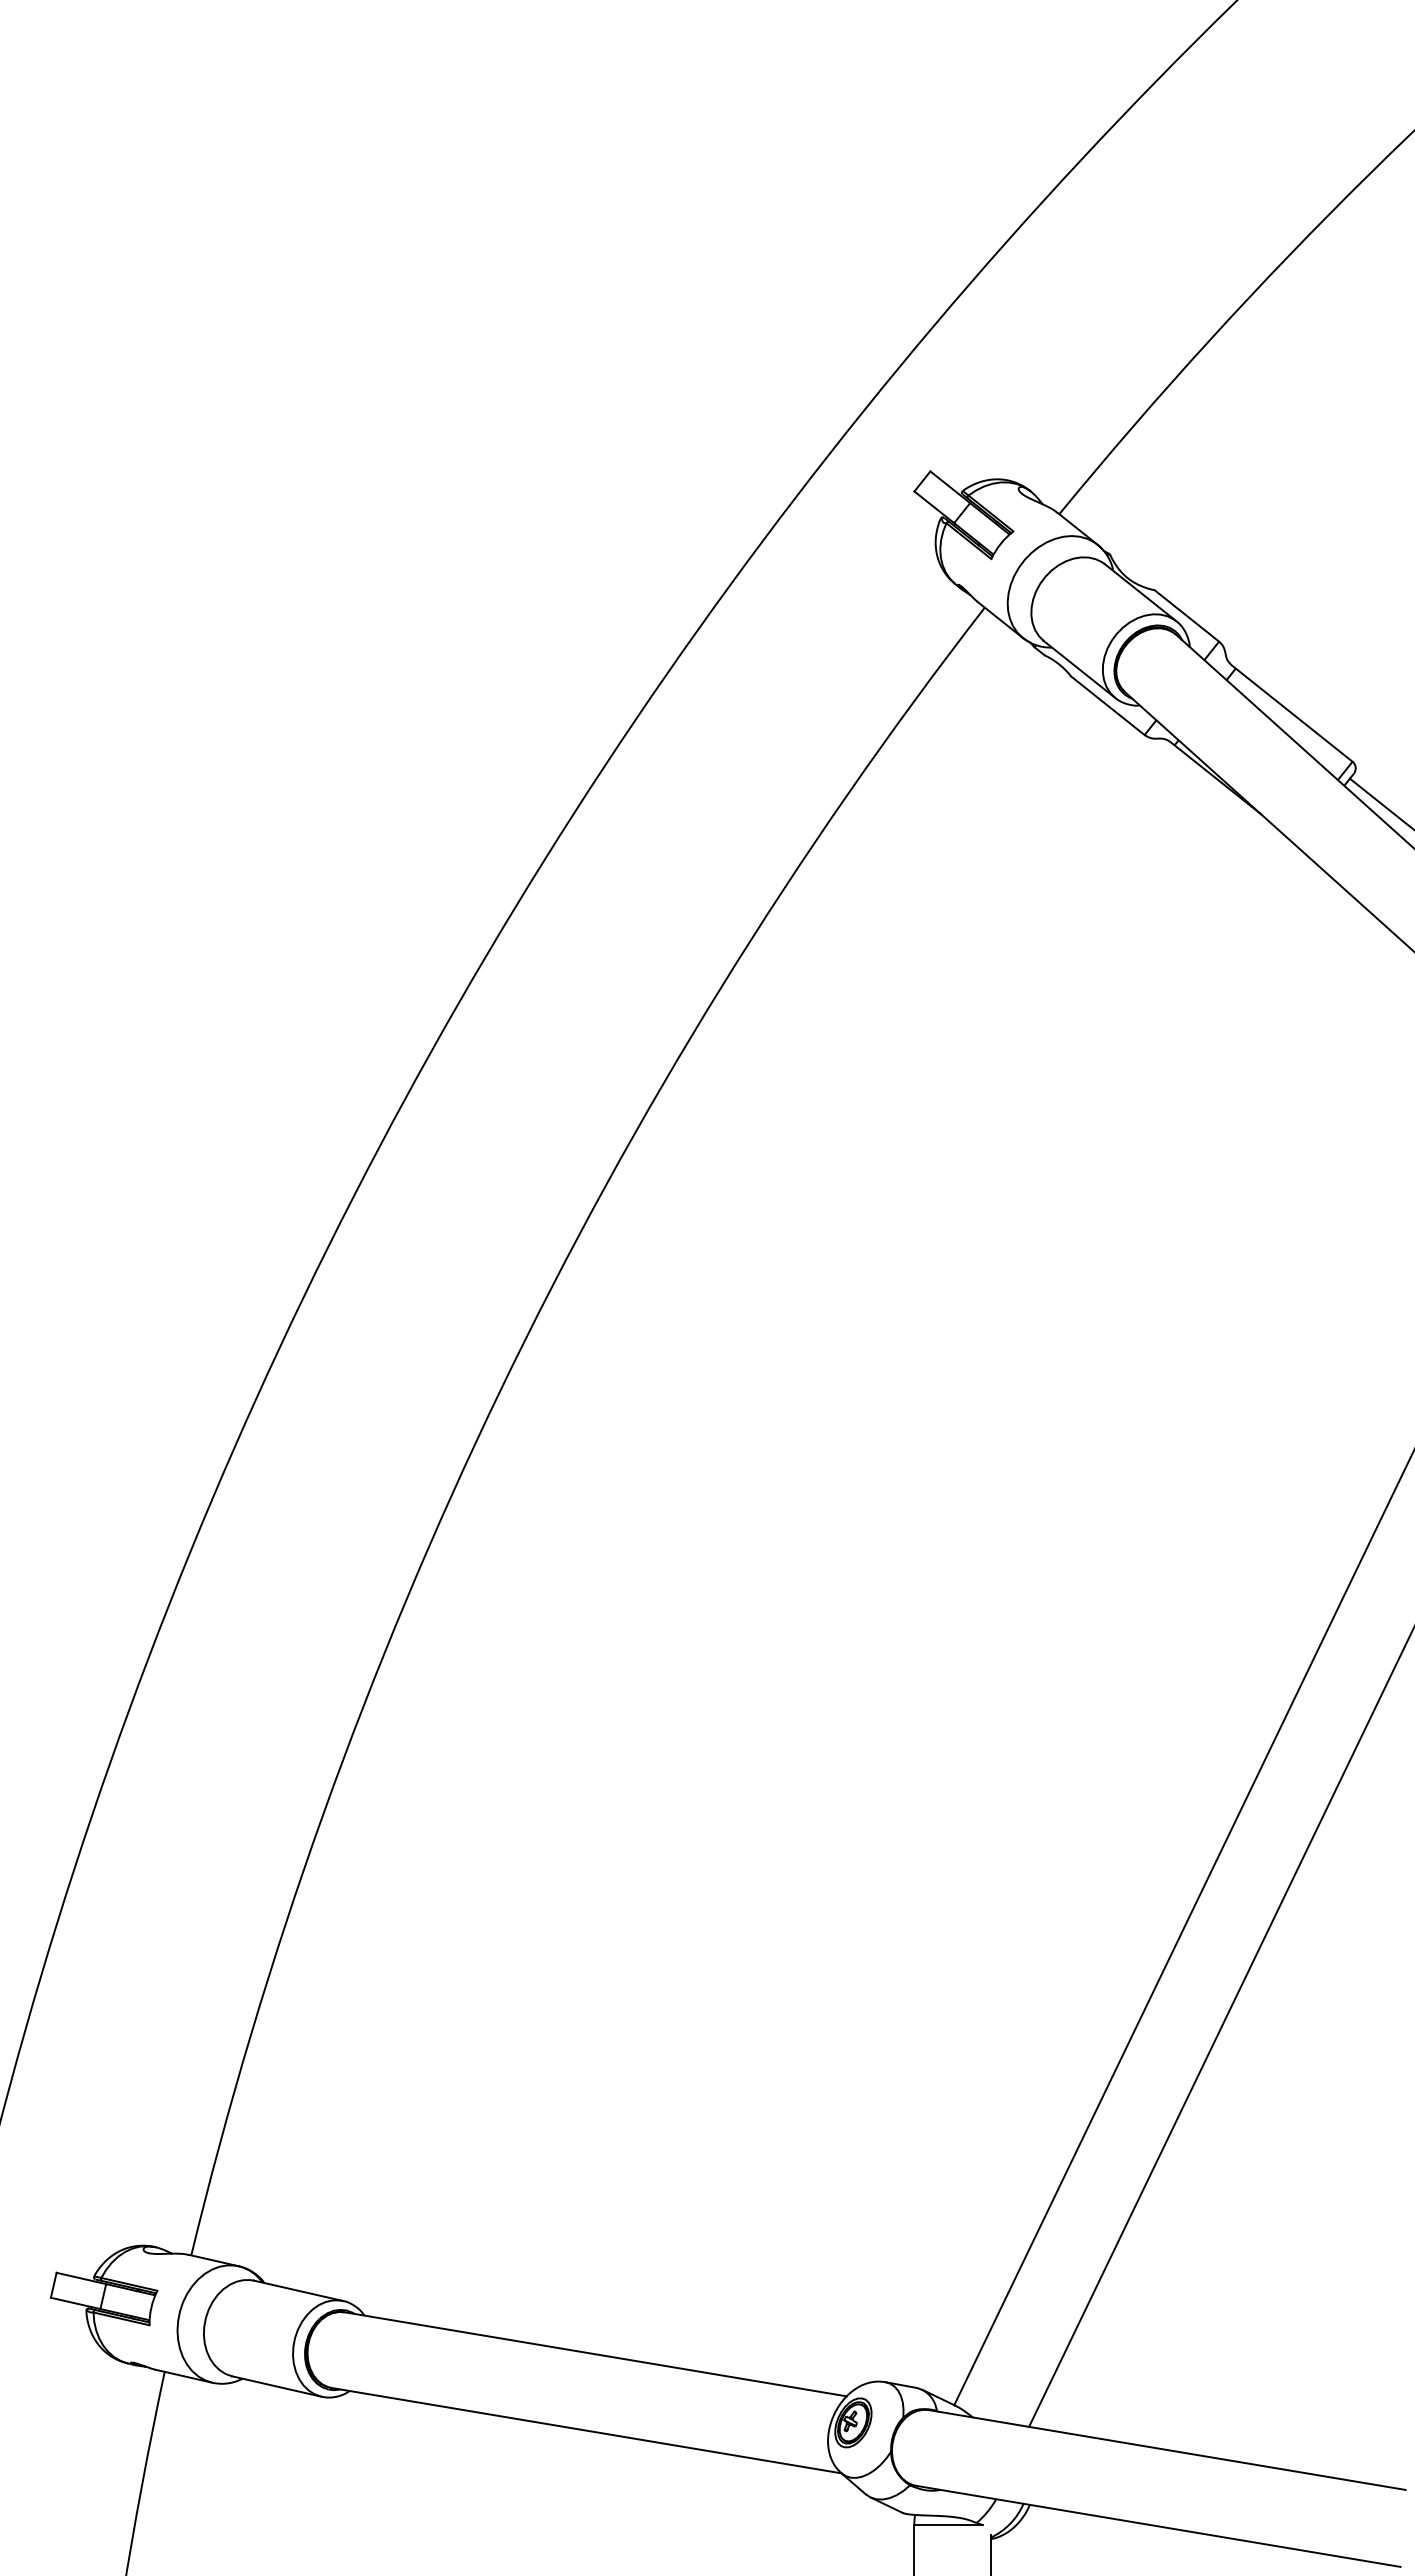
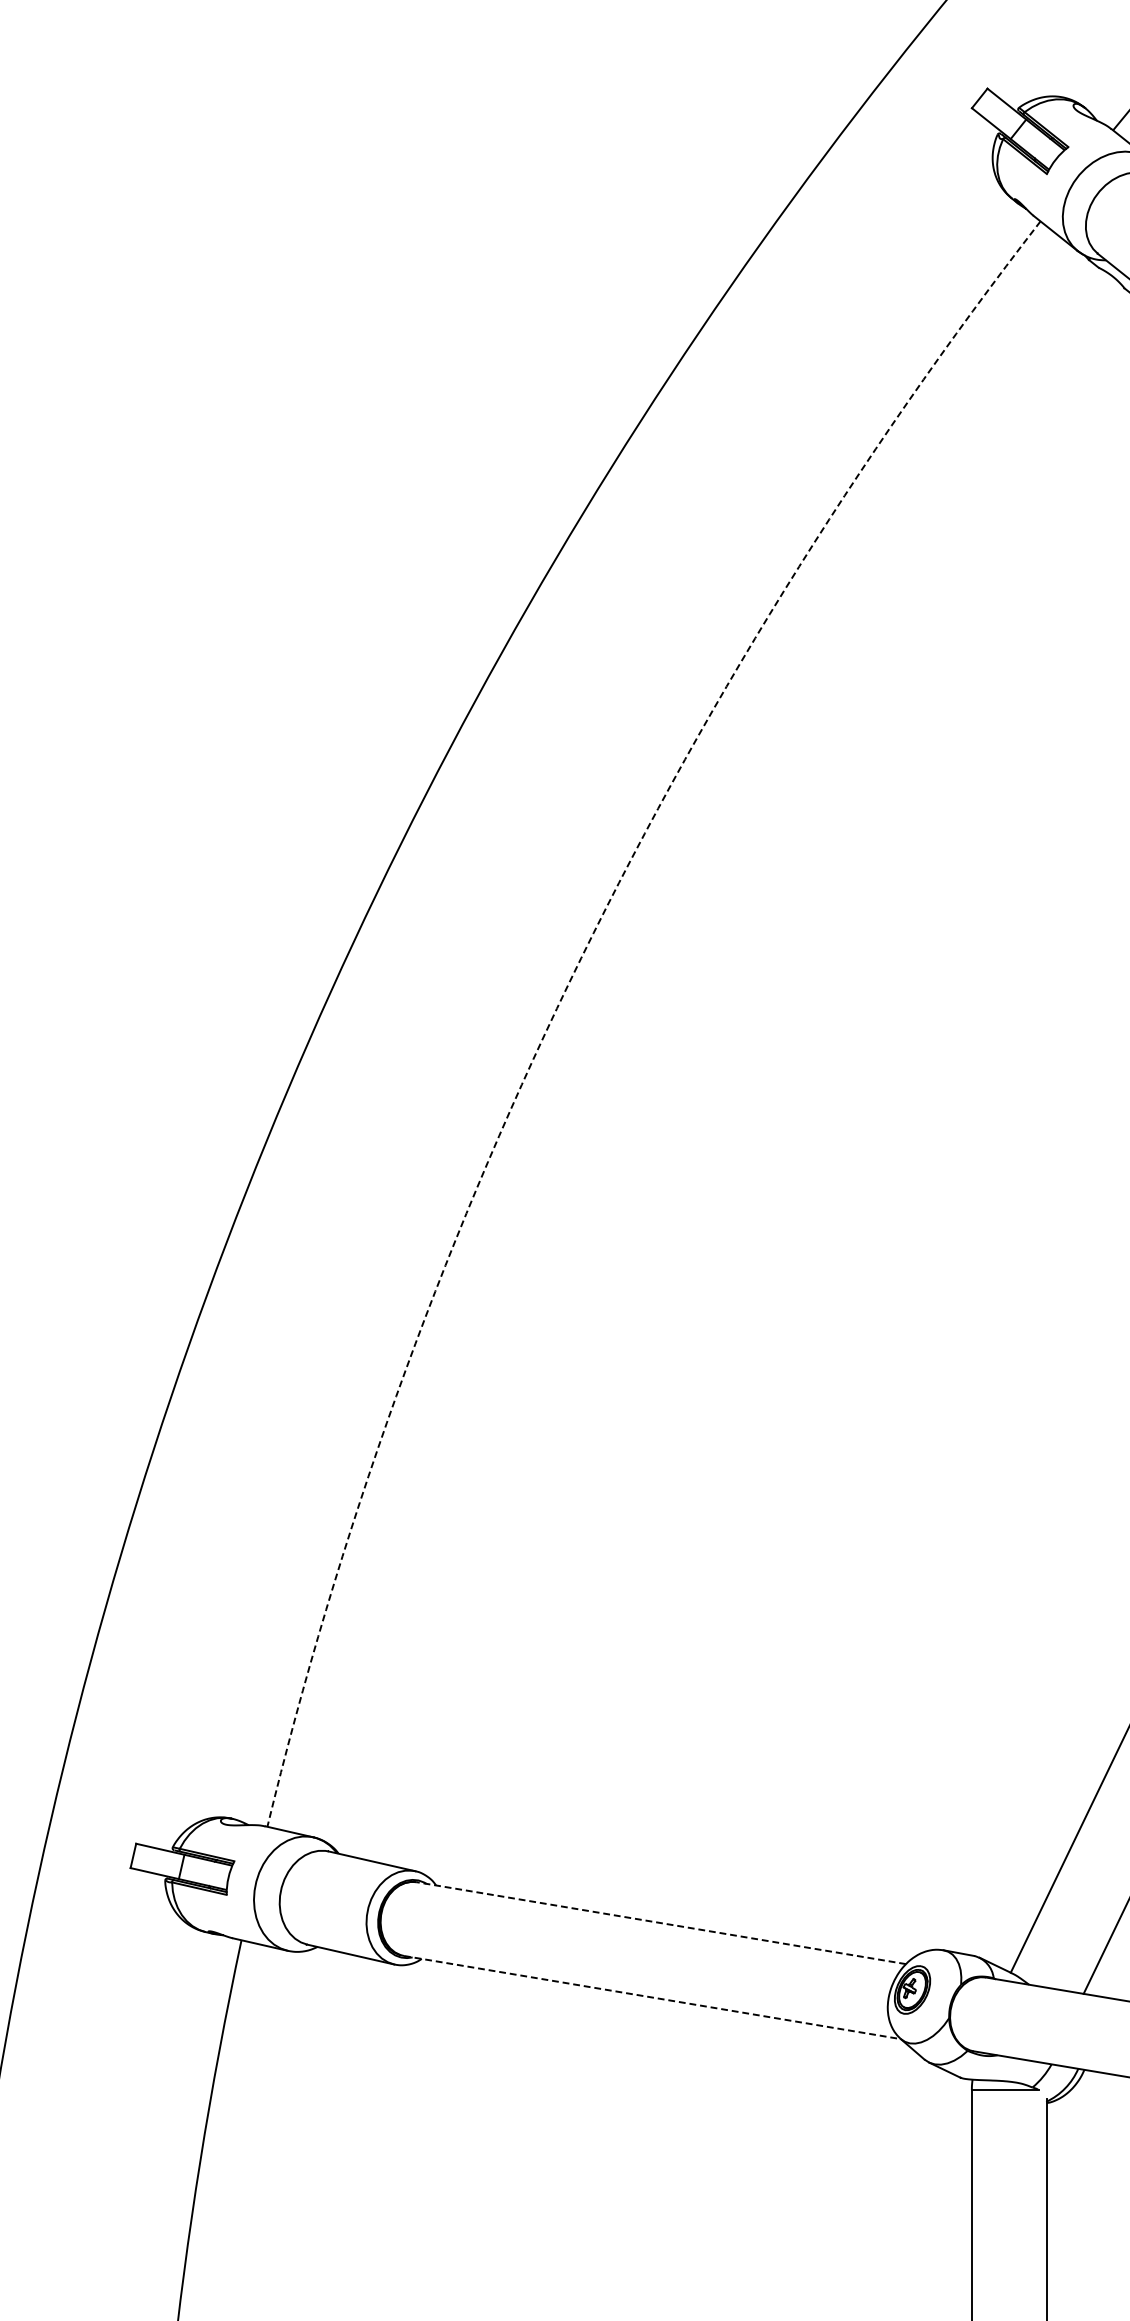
arc: (500, 1389) -> (568, 983), solid -> dashed
line: (595, 2354) -> (661, 1923), solid -> dashed
line: (586, 2430) -> (652, 1997), solid -> dashed

